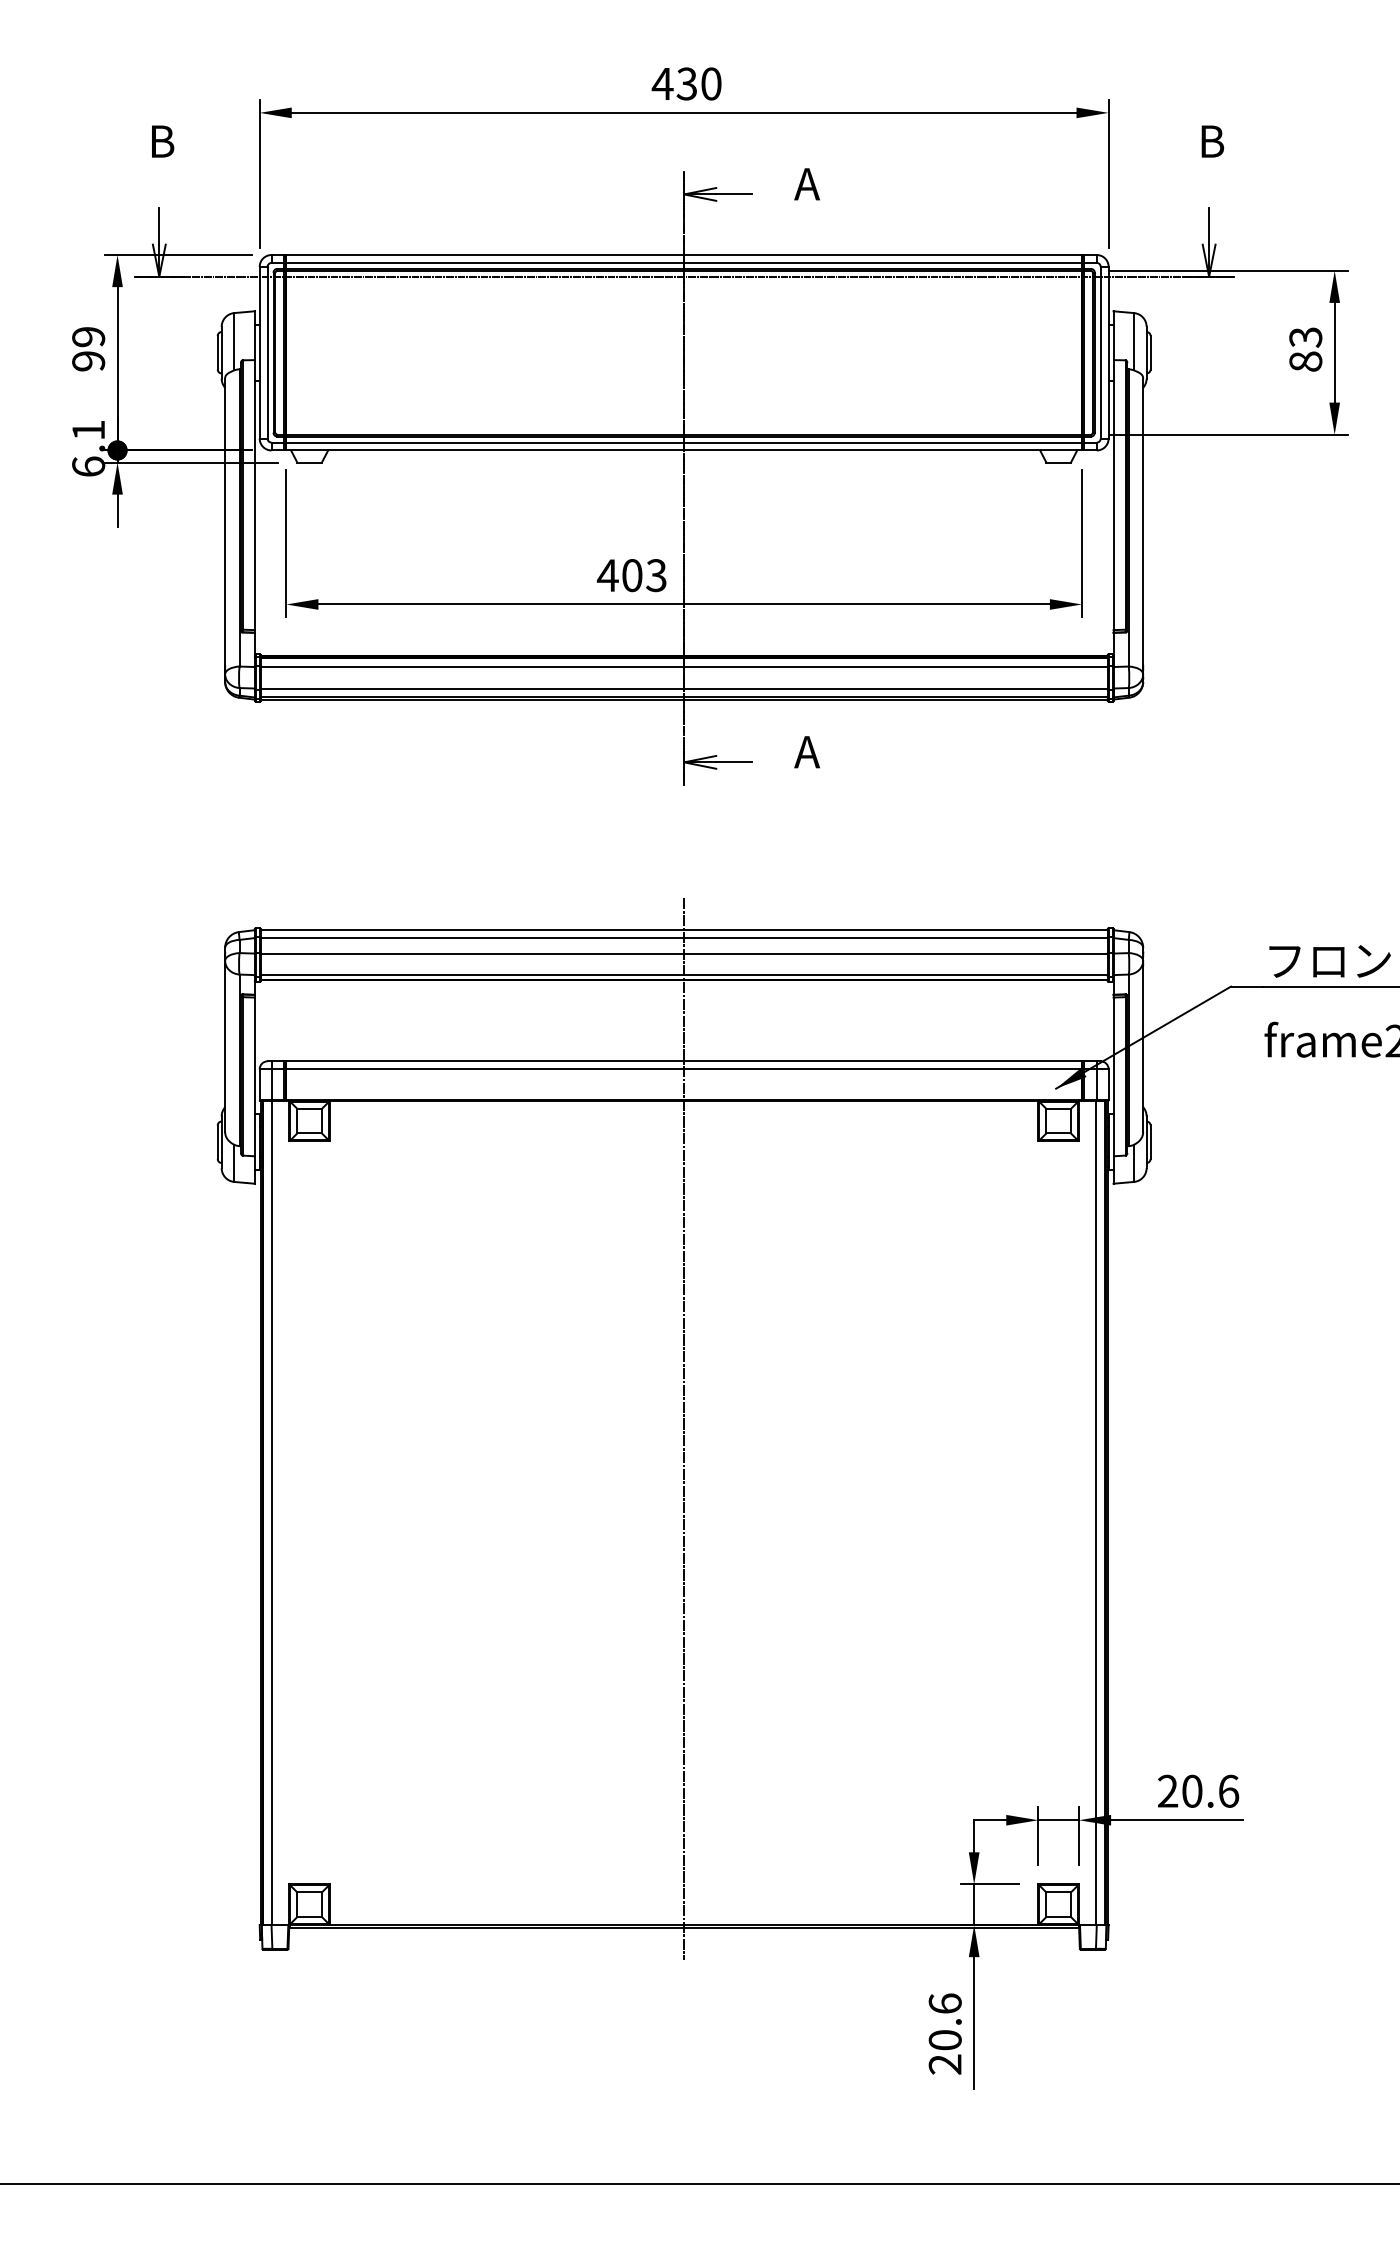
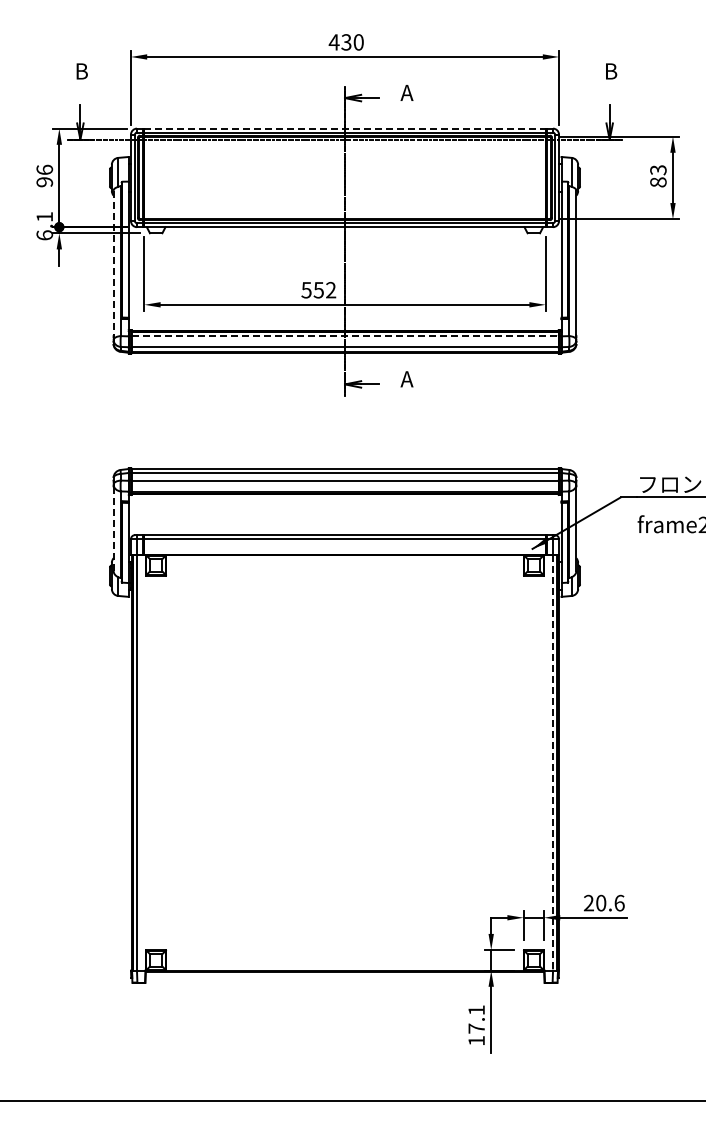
line: (685, 254) -> (345, 128), solid -> dashed
text: (88, 336) -> (44, 169), 99 -> 96
line: (224, 522) -> (113, 263), solid -> dashed
text: (631, 576) -> (318, 290), 403 -> 552
line: (685, 667) -> (345, 336), solid -> dashed
line: (224, 1050) -> (113, 529), solid -> dashed
line: (685, 1428) -> (345, 720), removed
line: (1095, 1512) -> (552, 762), solid -> dashed
text: (944, 2033) -> (476, 1025), 20.6 -> 17.1

